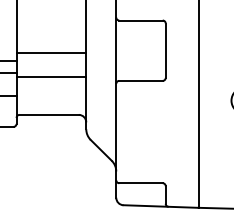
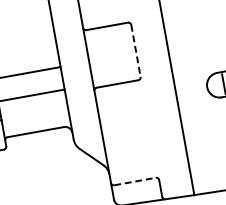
line: (165, 51) -> (135, 51), solid -> dashed
line: (141, 183) -> (135, 181), solid -> dashed

